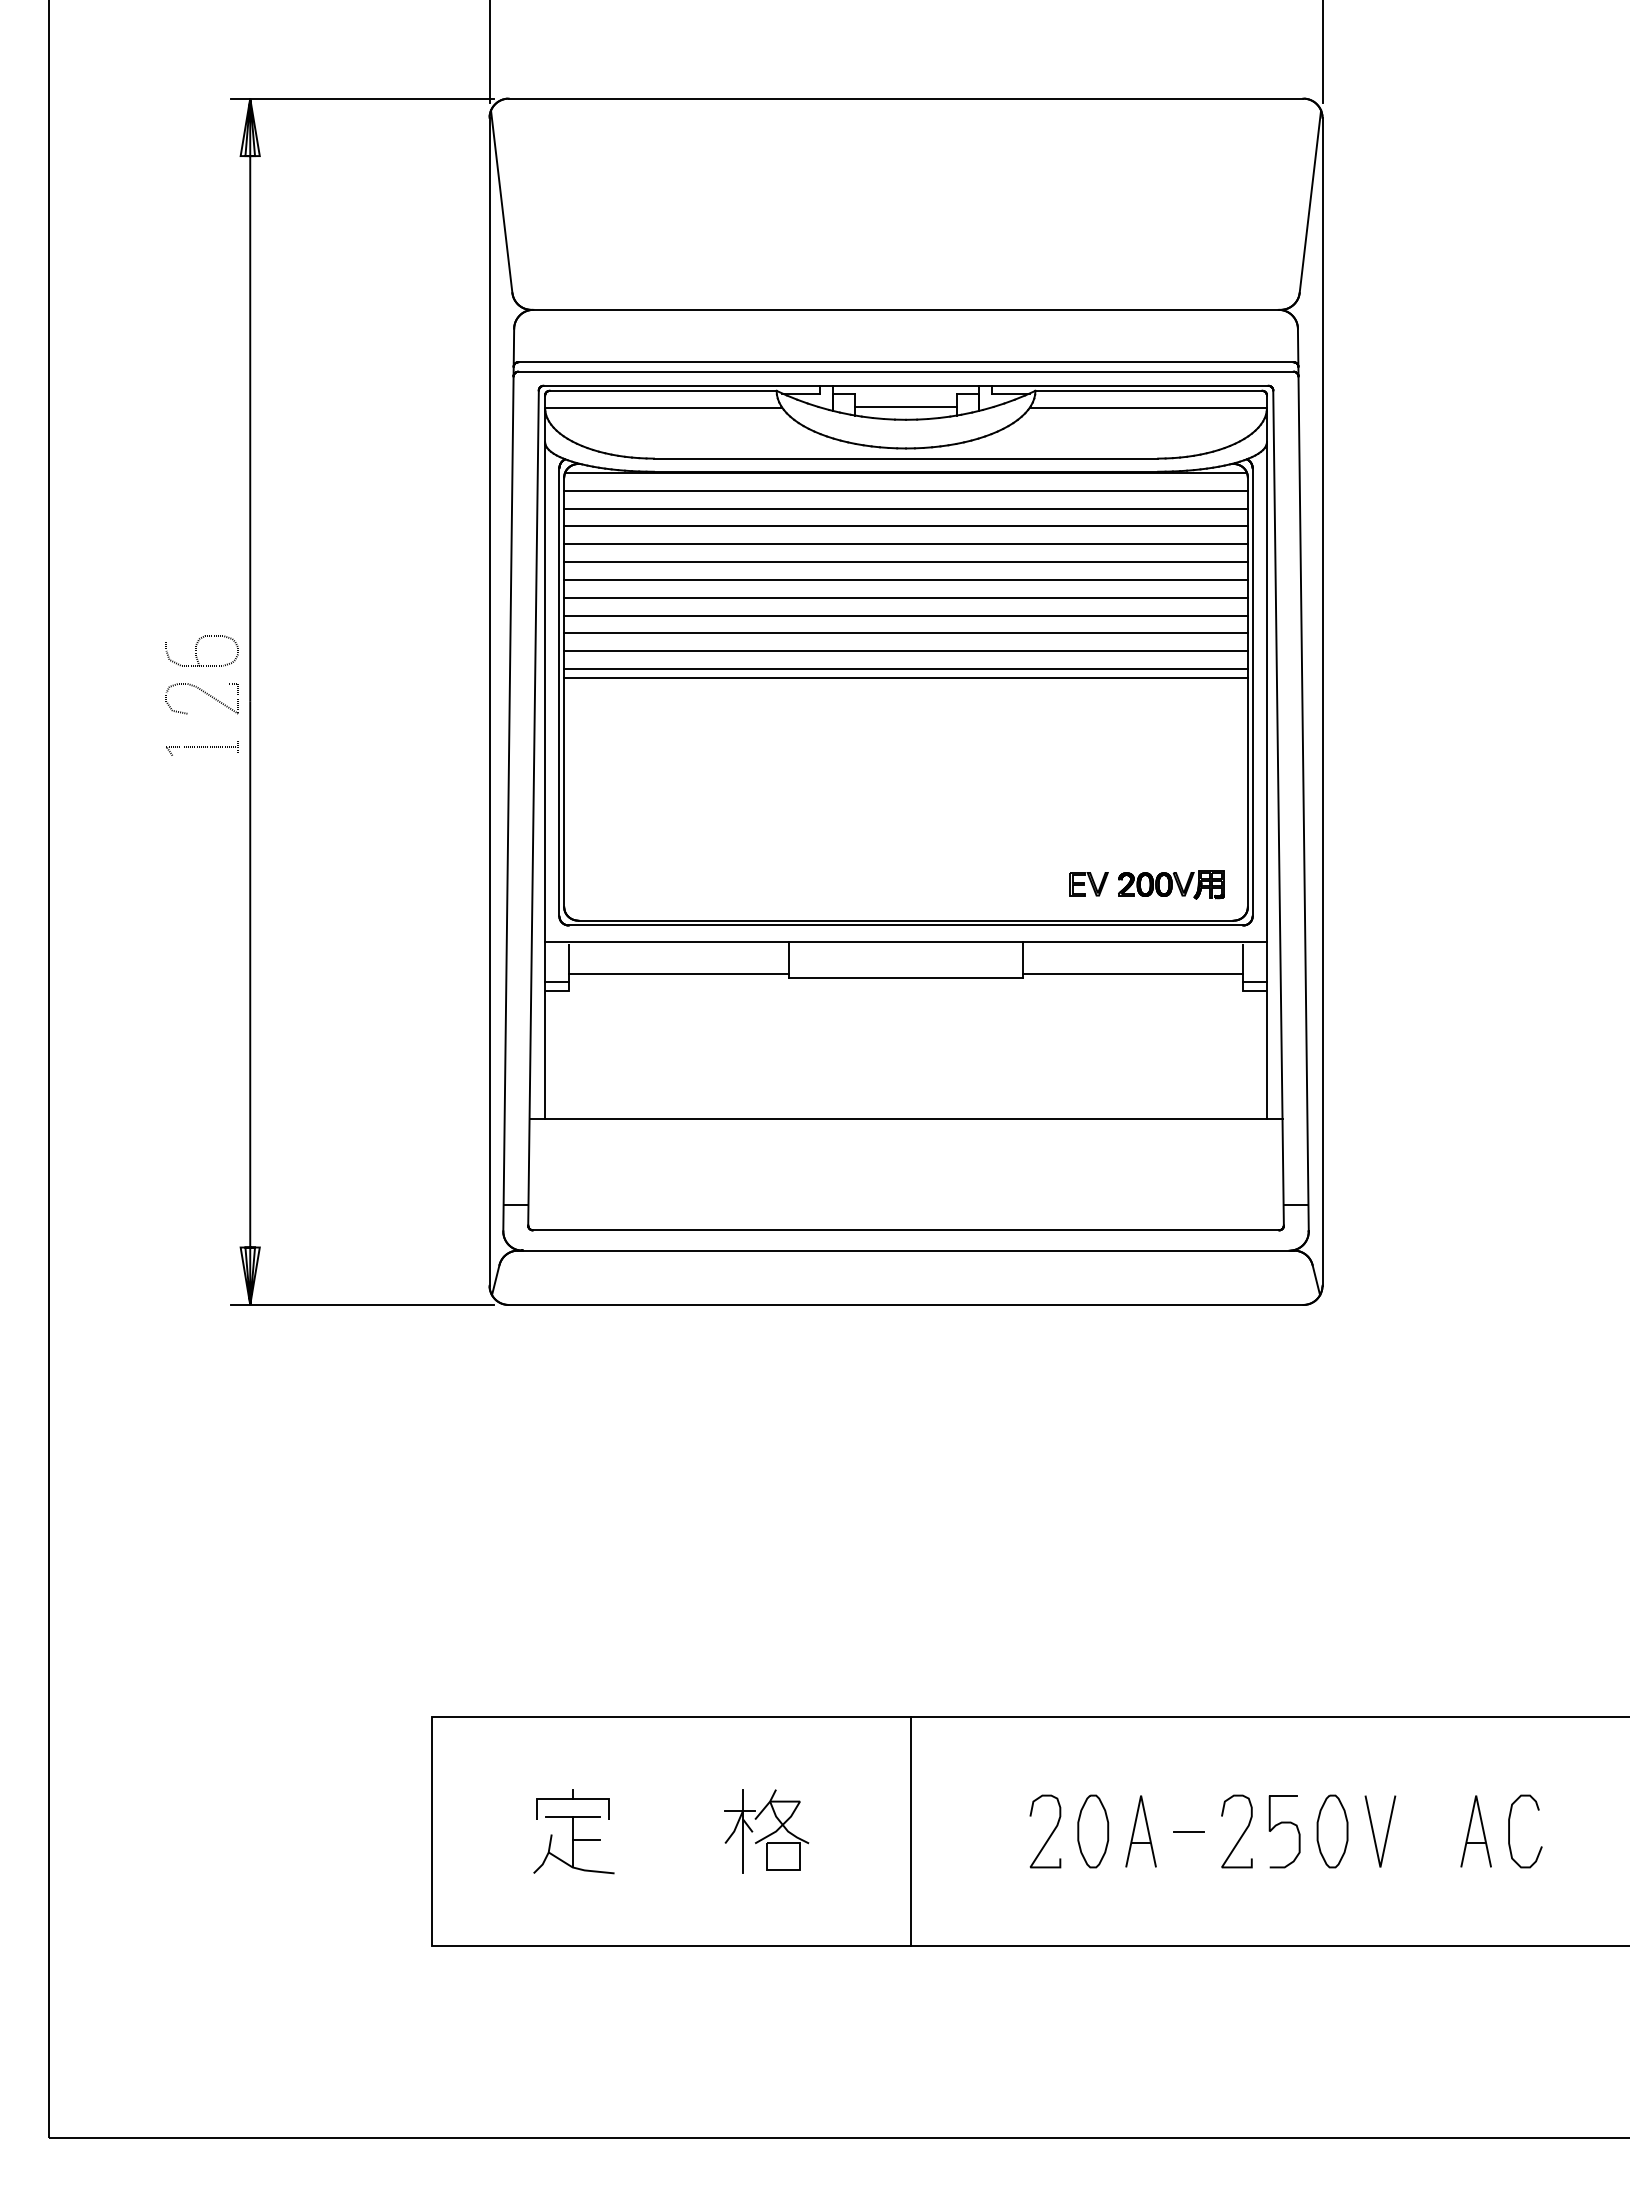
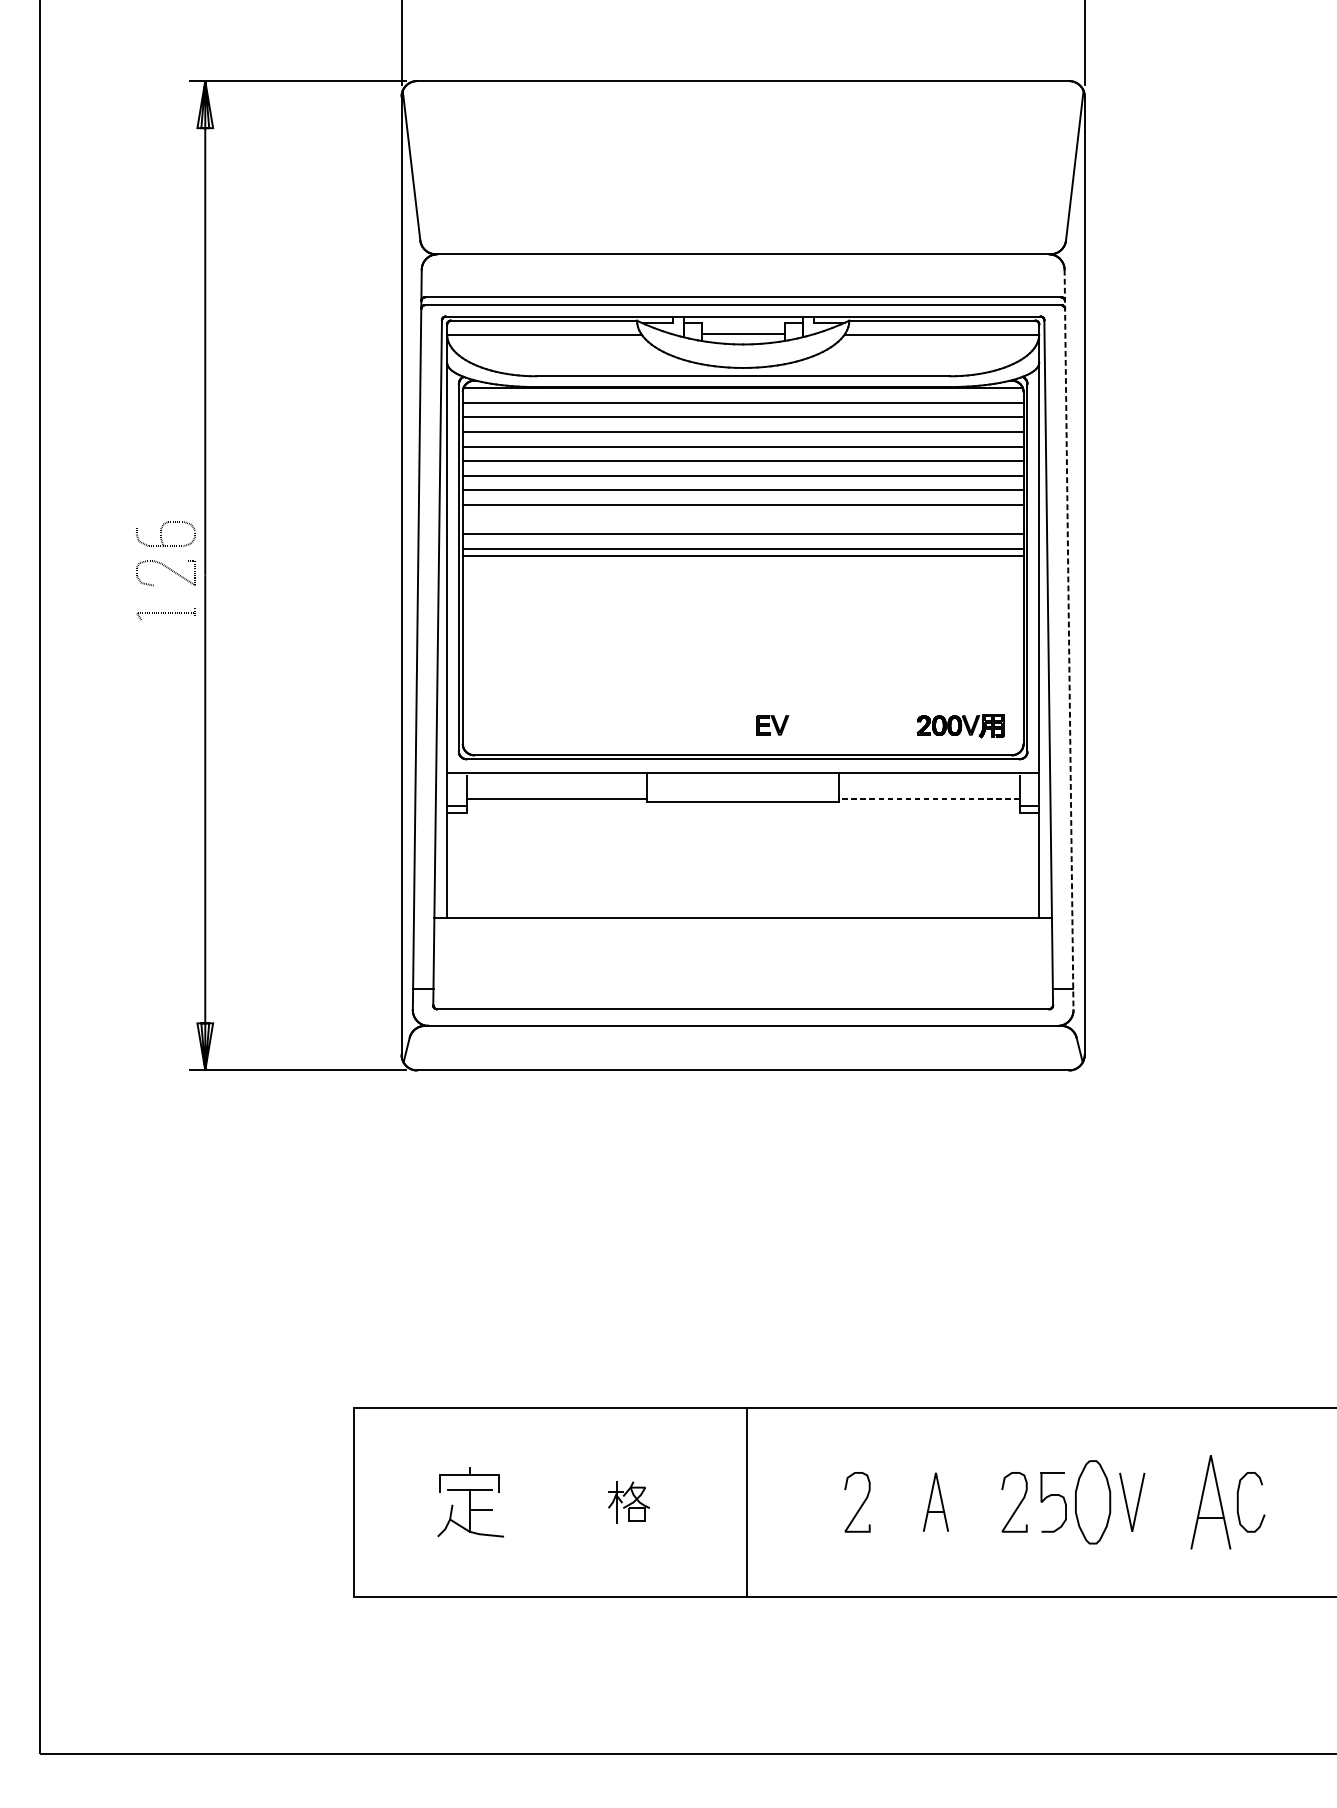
line: (905, 633) -> (742, 519), removed
line: (1303, 780) -> (1069, 640), solid -> dashed
part: (1088, 884) -> (772, 725), moved
line: (1132, 973) -> (928, 798), solid -> dashed
part: (766, 1831) -> (628, 1502), size x0.6
part: (1093, 1831) -> (896, 1502), removed
line: (1188, 1831) -> (974, 1502), removed
part: (1332, 1831) -> (1092, 1502), size x1.4
part: (1475, 1831) -> (1210, 1502), size x1.6

